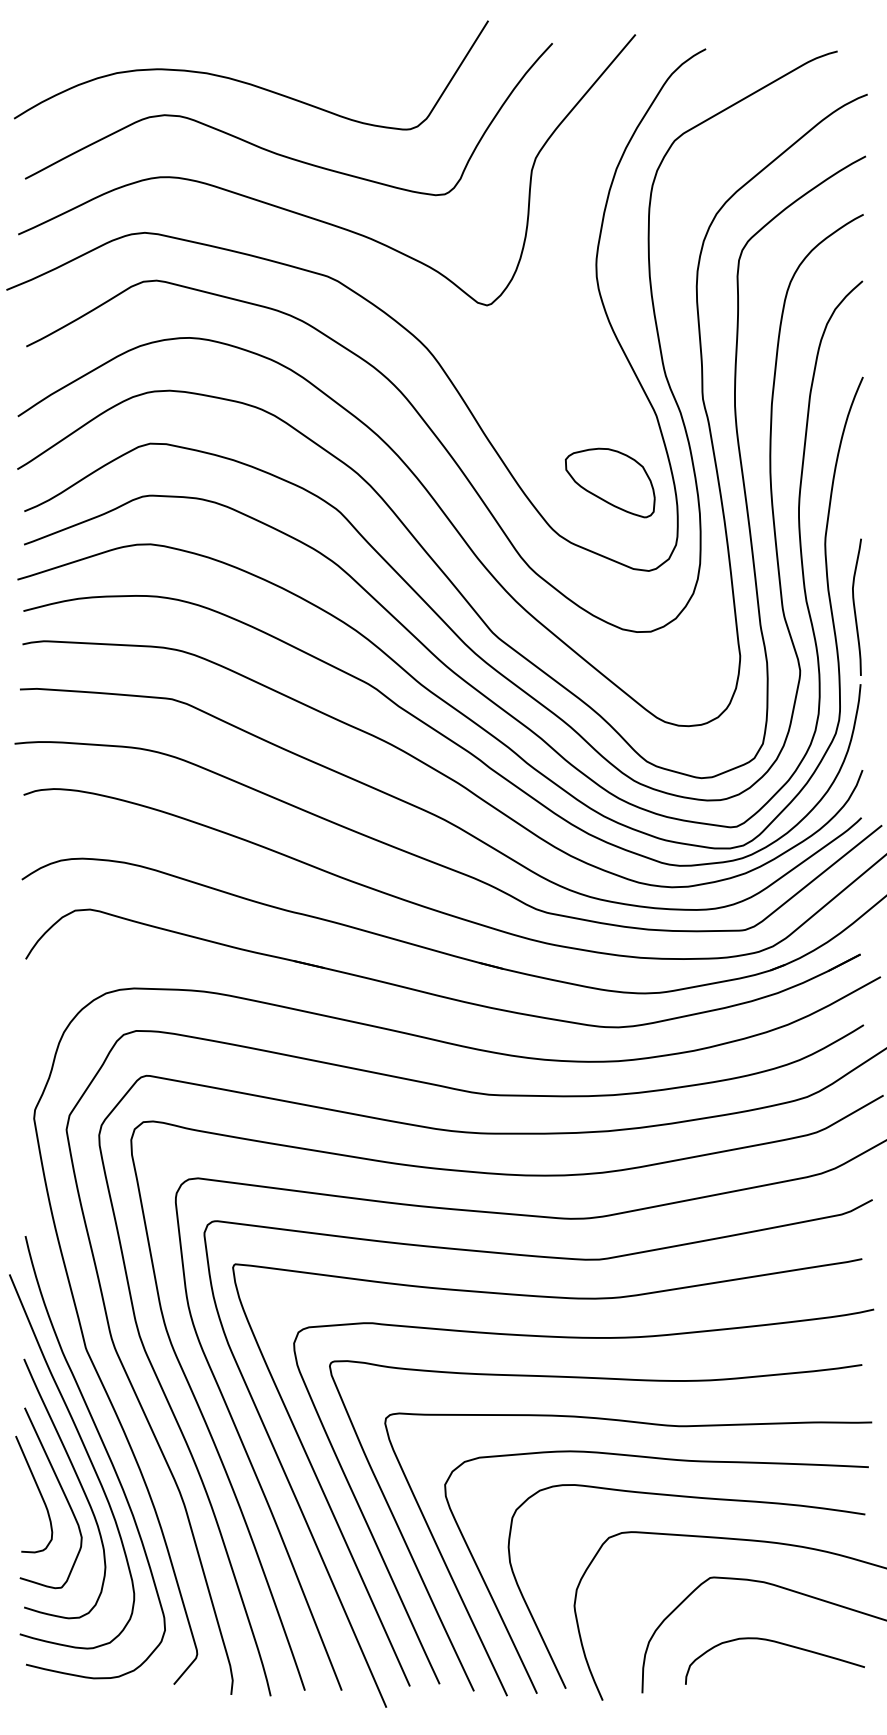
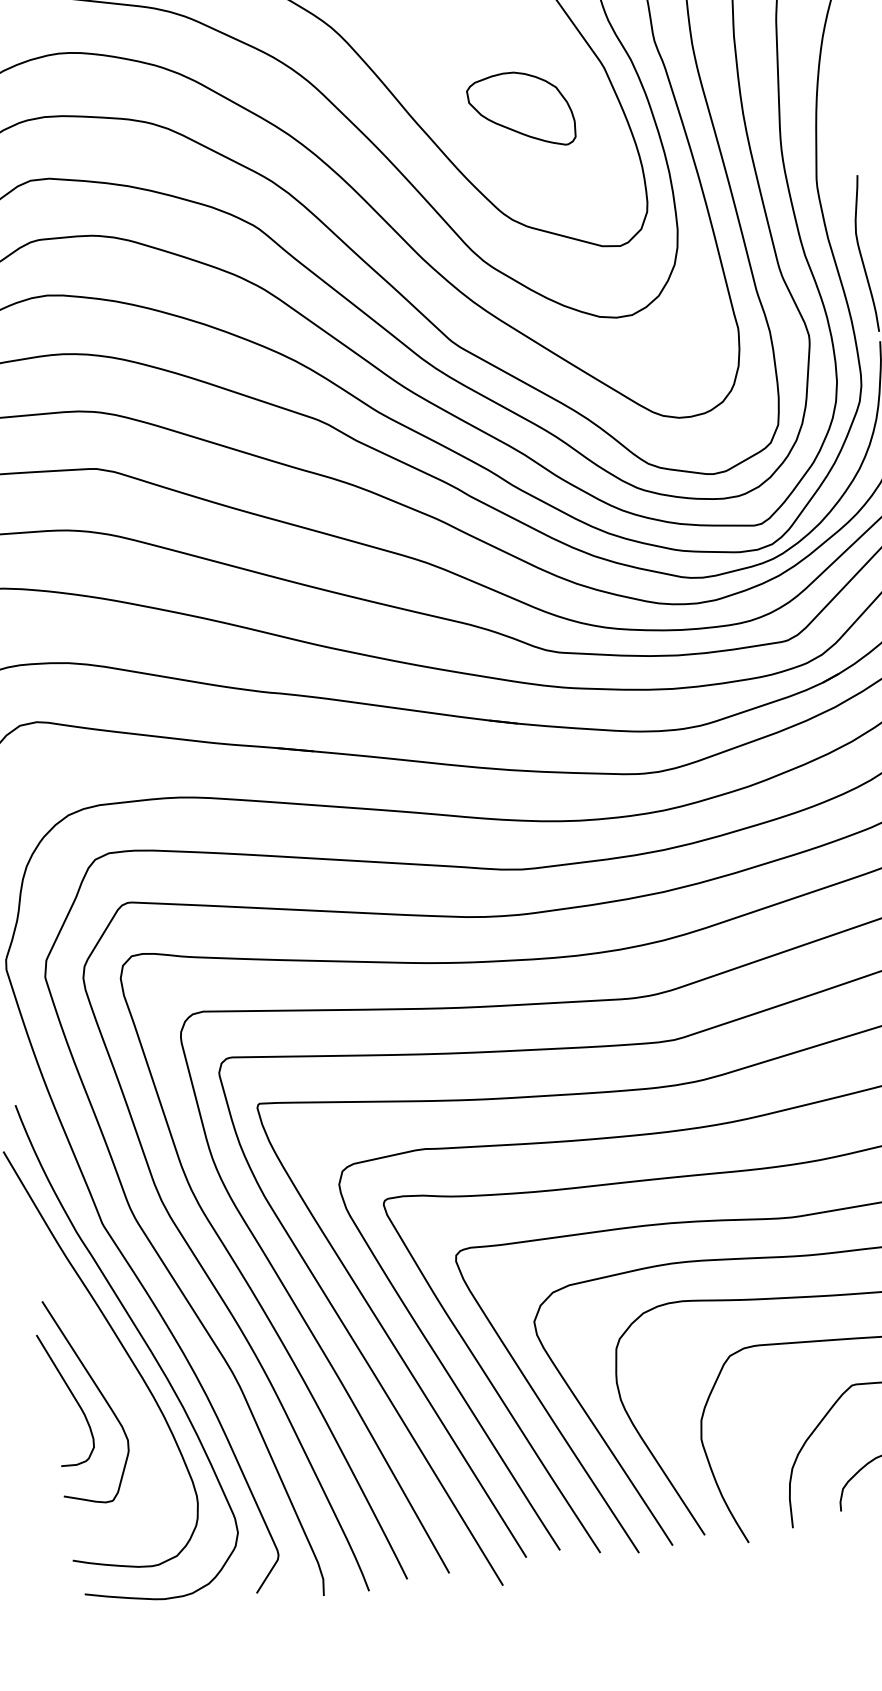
part: (610, 482) -> (521, 110), moved
curve: (78, 1481) -> (115, 1376), removed

